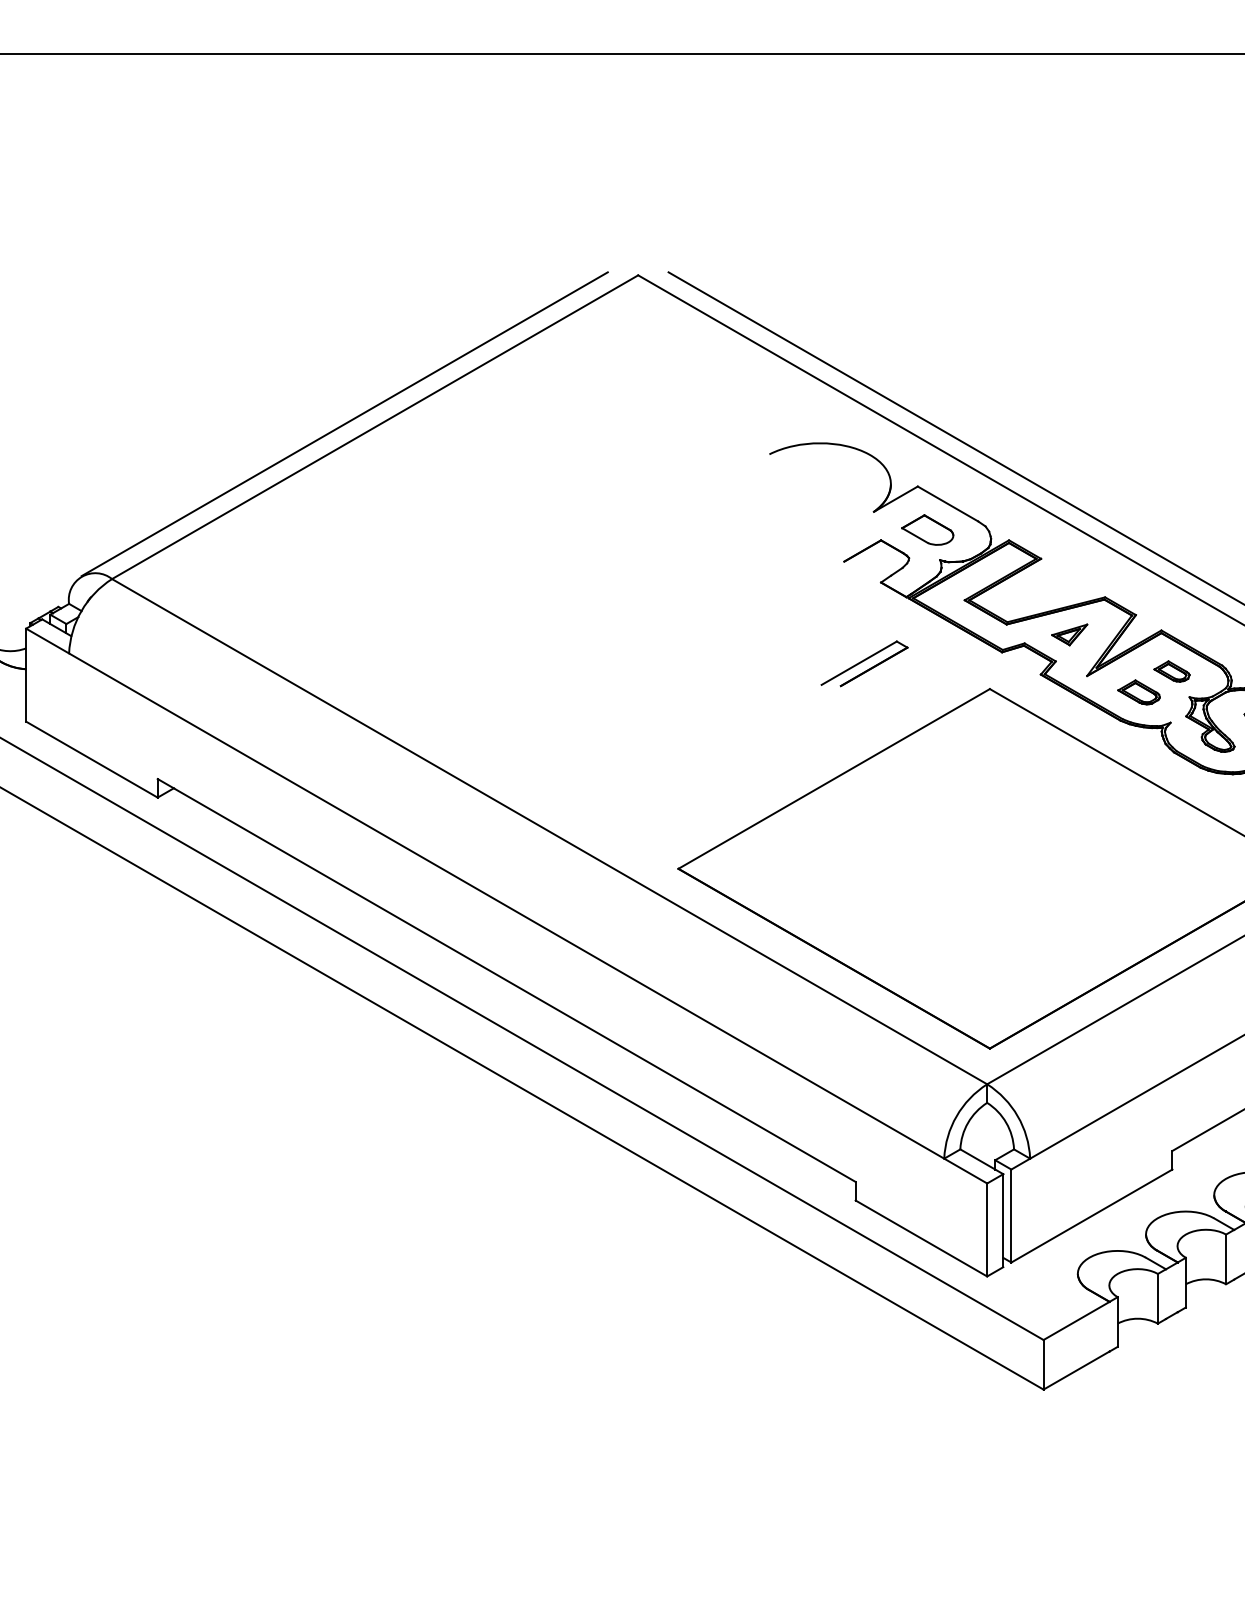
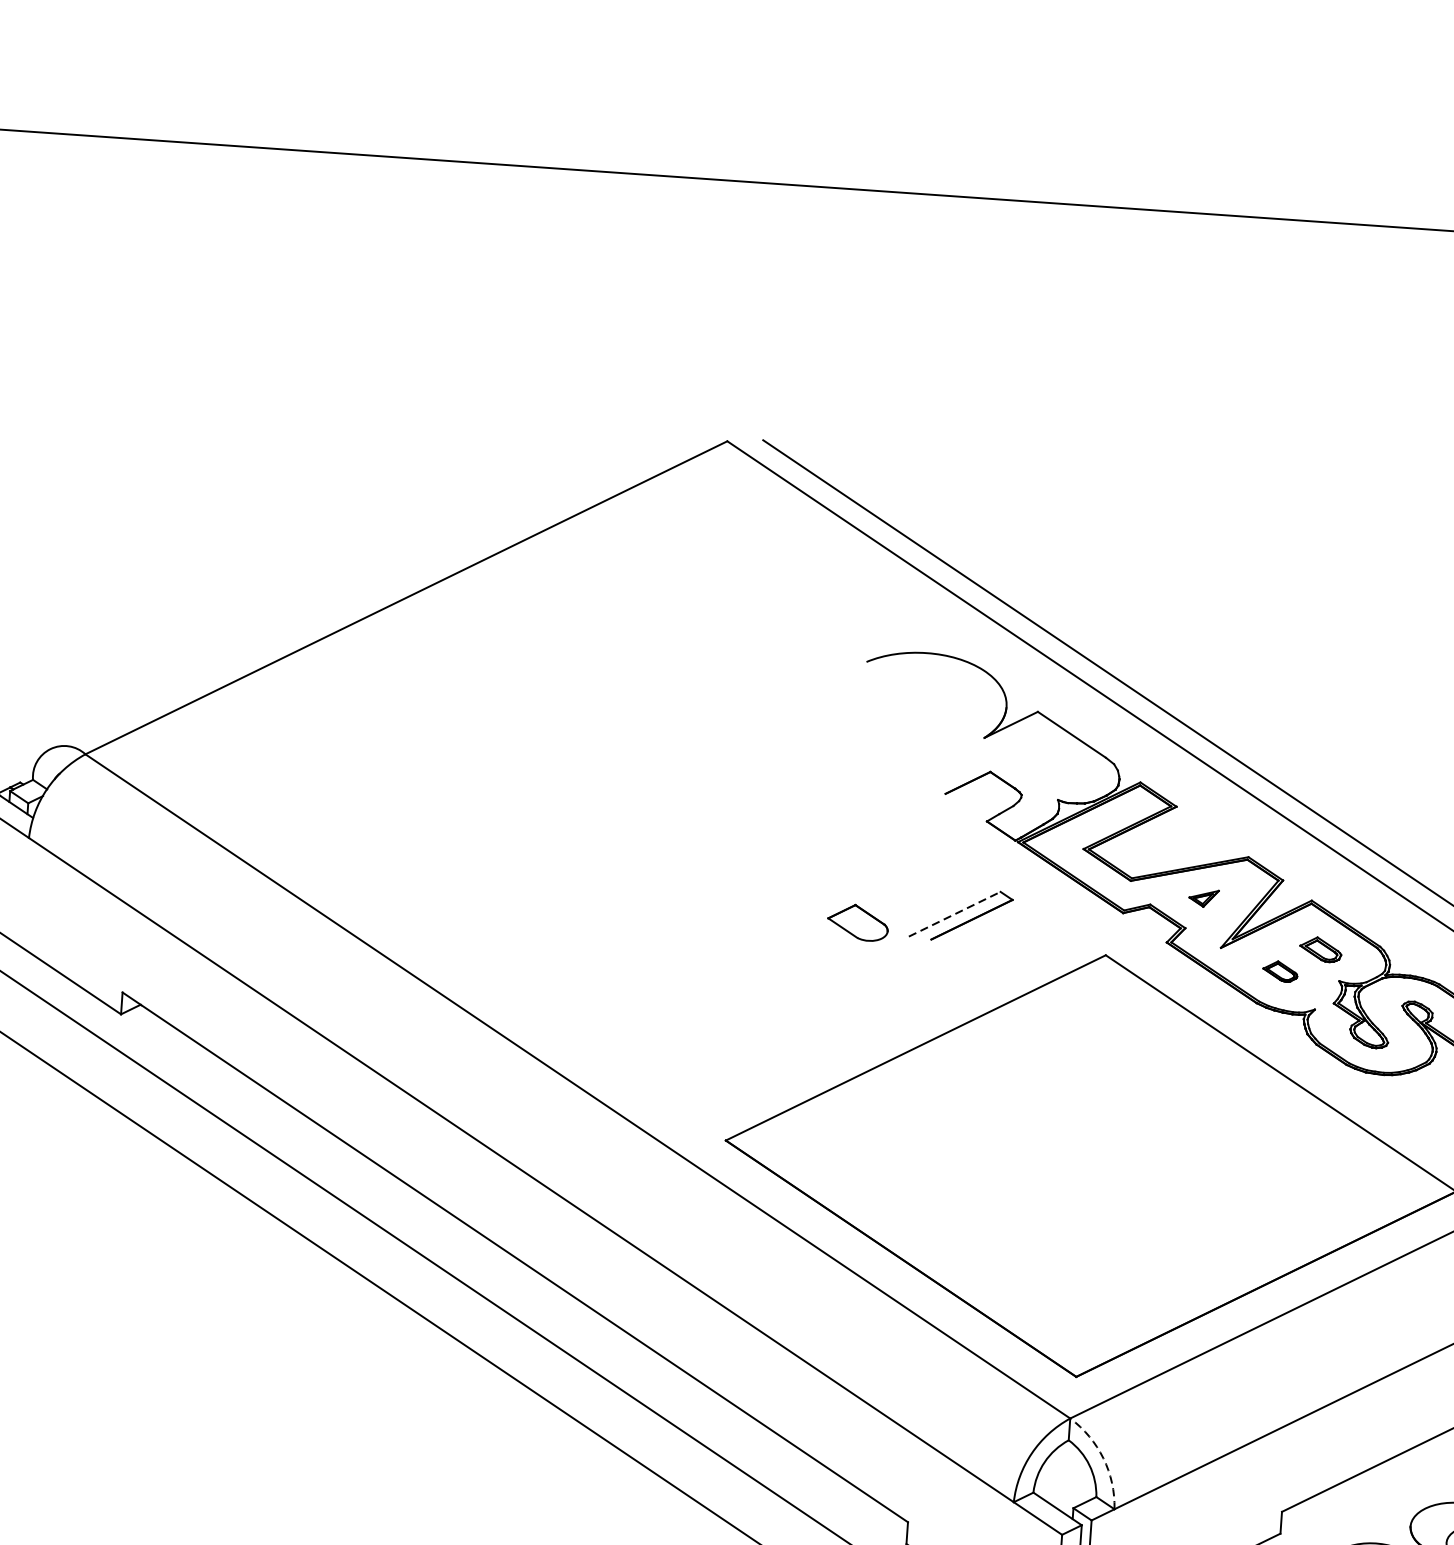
line: (344, 424) -> (370, 592), removed
part: (927, 529) -> (857, 921), moved
part: (1069, 634) -> (1203, 897), size x0.7
line: (859, 662) -> (955, 913), solid -> dashed
part: (1138, 692) -> (1279, 971), size x0.7
arc: (1017, 1116) -> (1103, 1458), solid -> dashed

